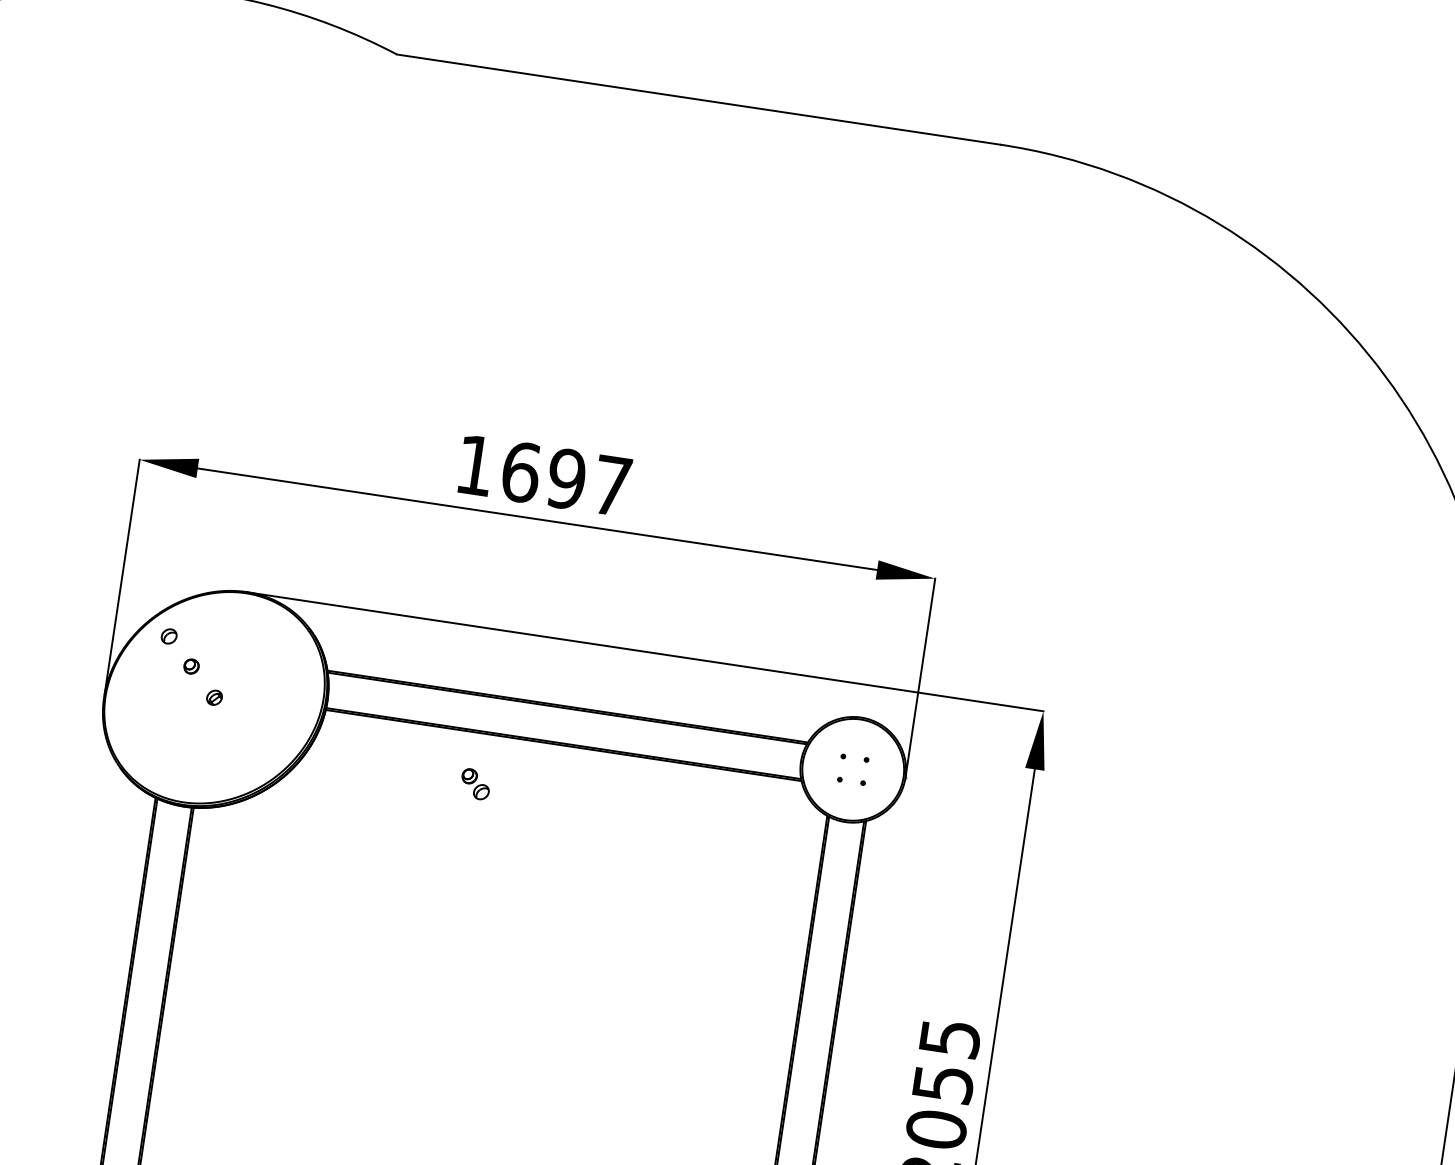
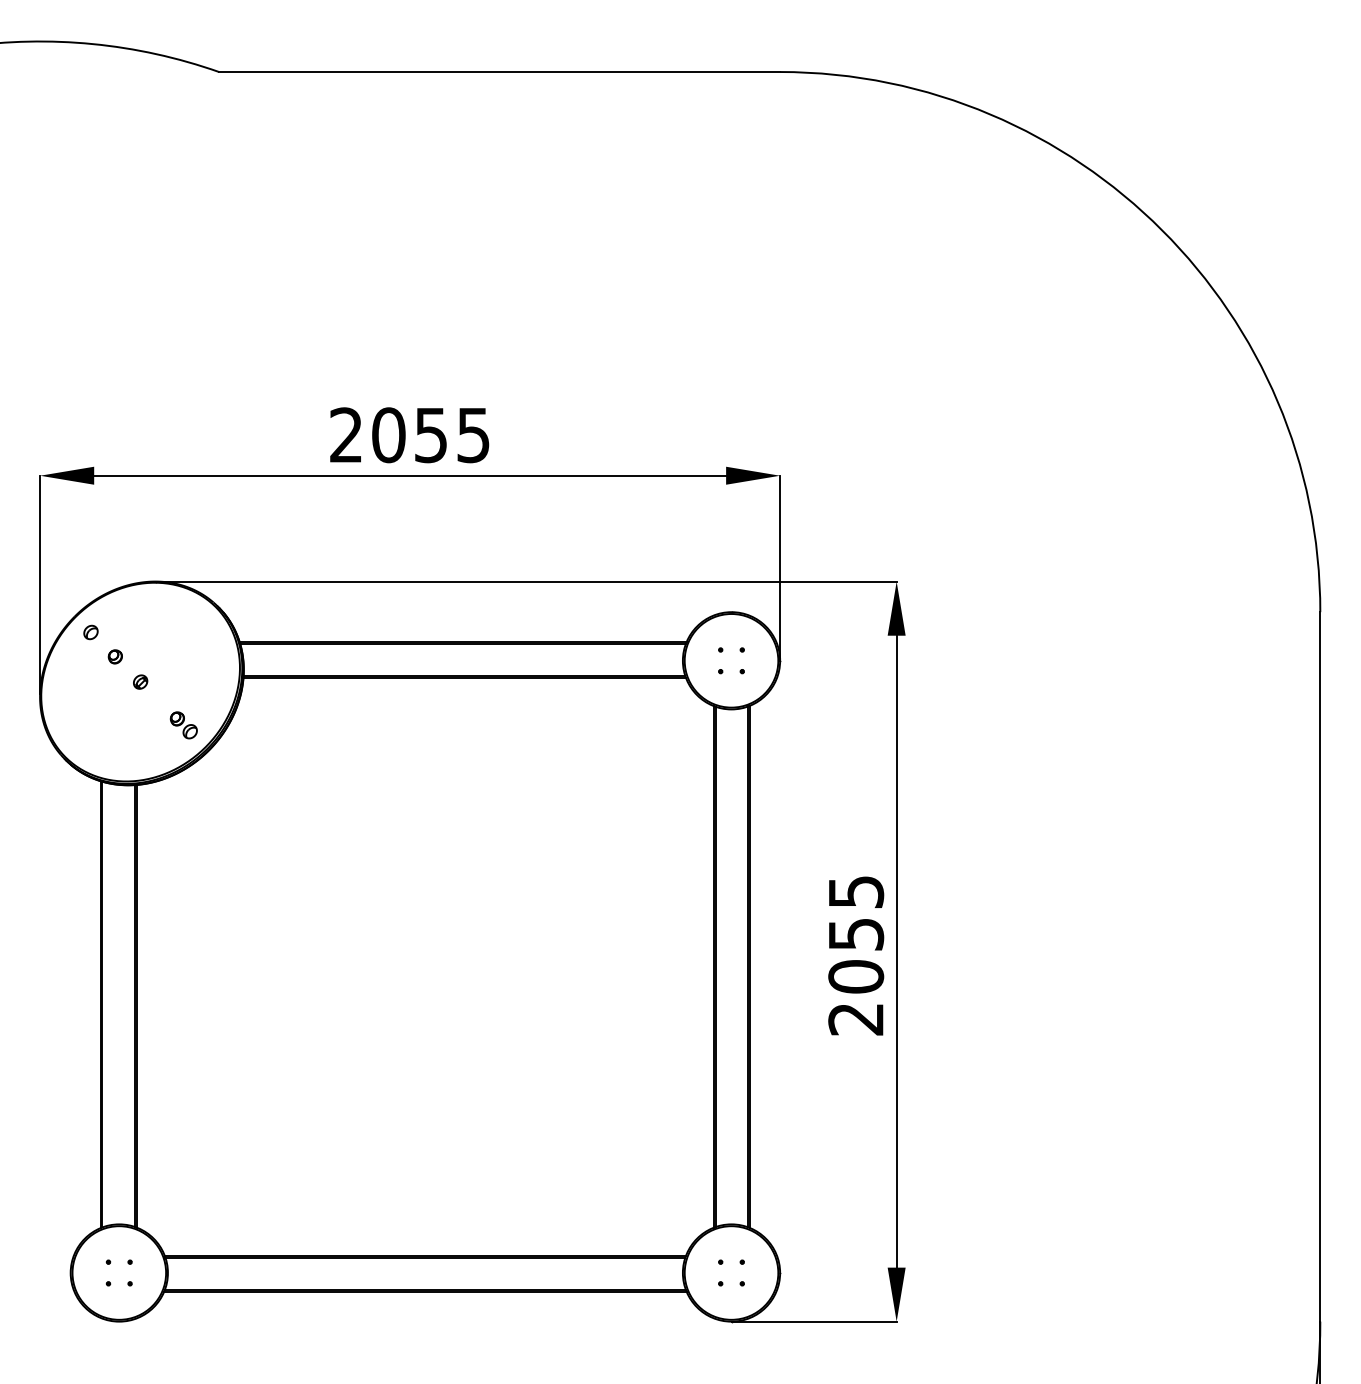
text: (543, 475) -> (409, 435), 1697 -> 2055
part: (475, 784) -> (183, 725), moved

